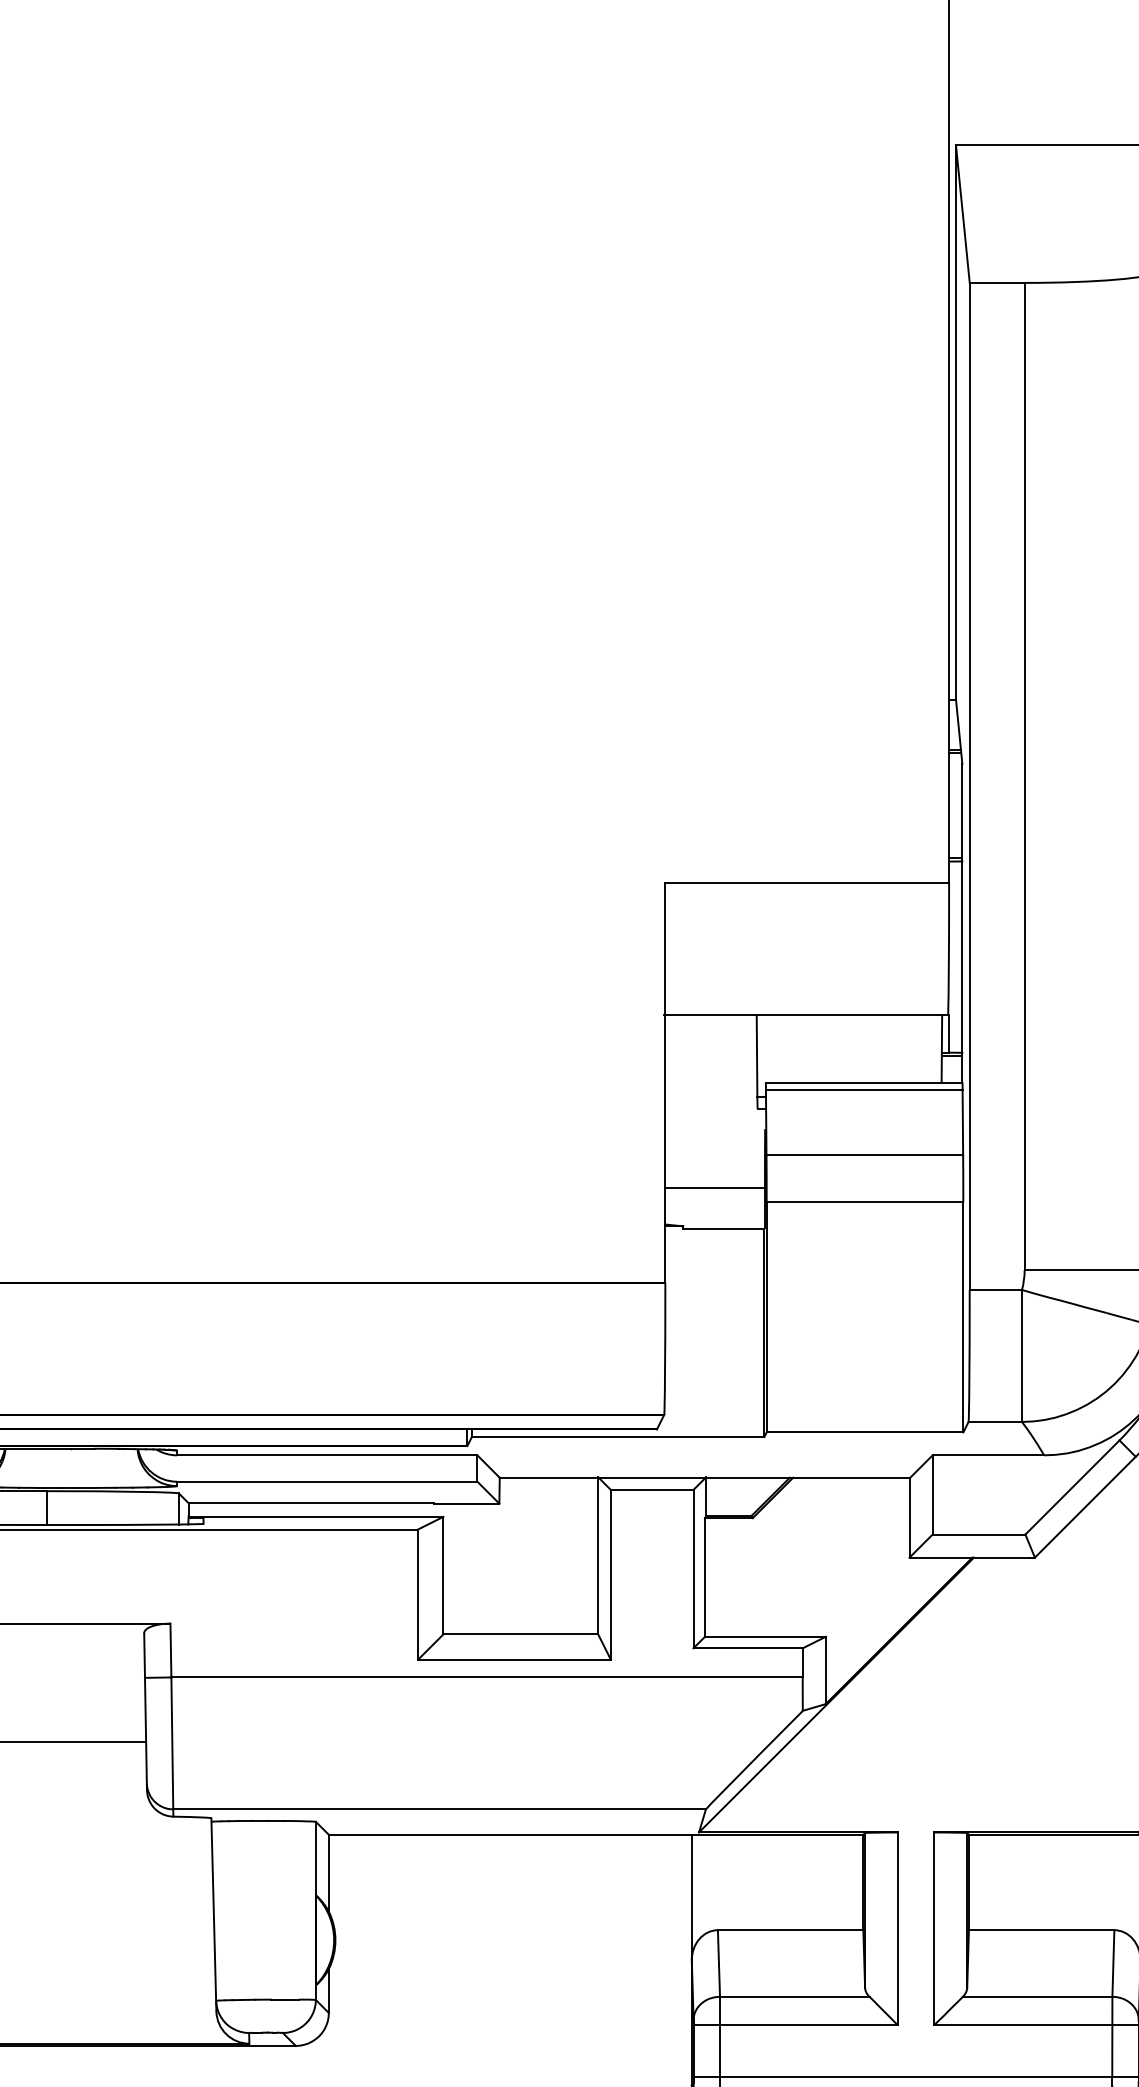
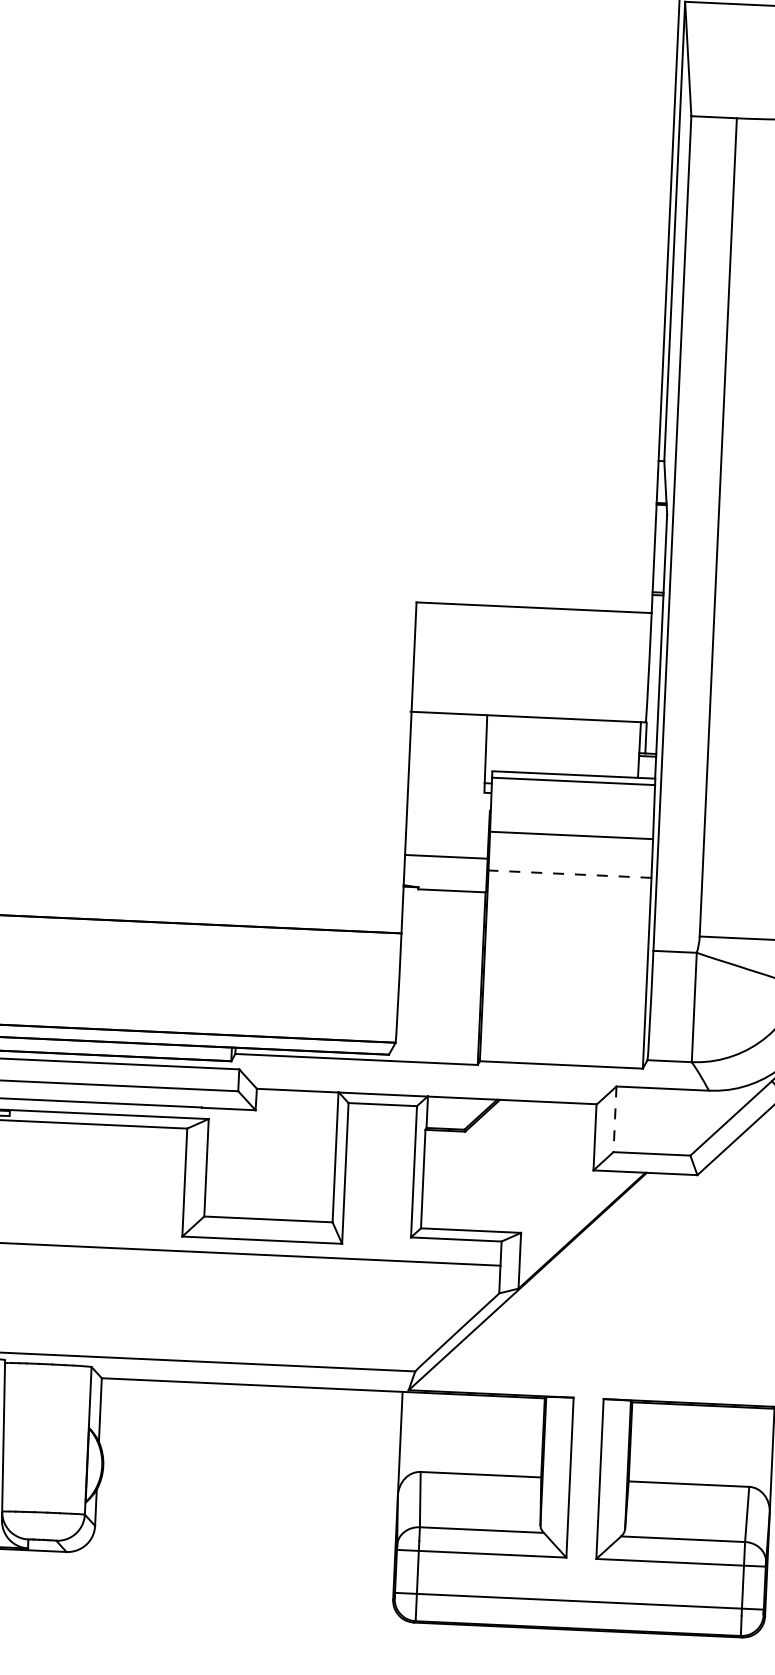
line: (864, 1202) -> (569, 874), solid -> dashed
line: (932, 1494) -> (614, 1118), solid -> dashed

